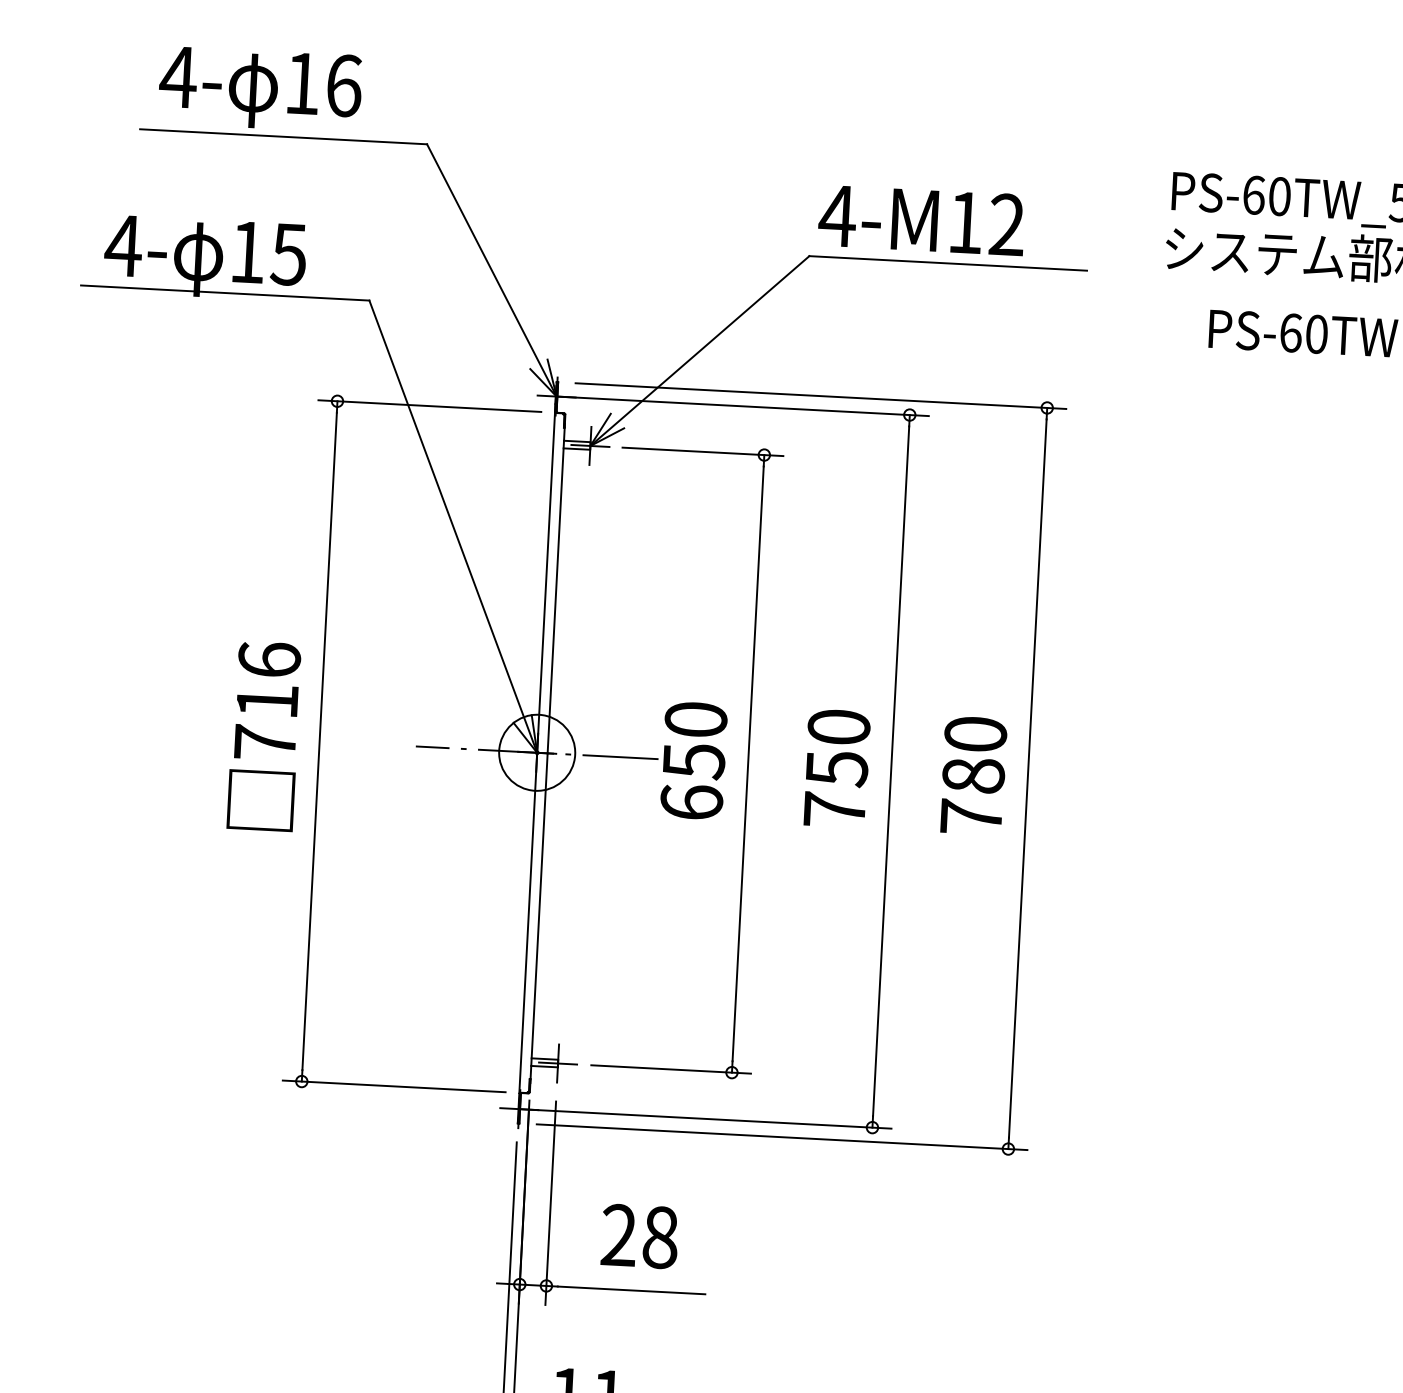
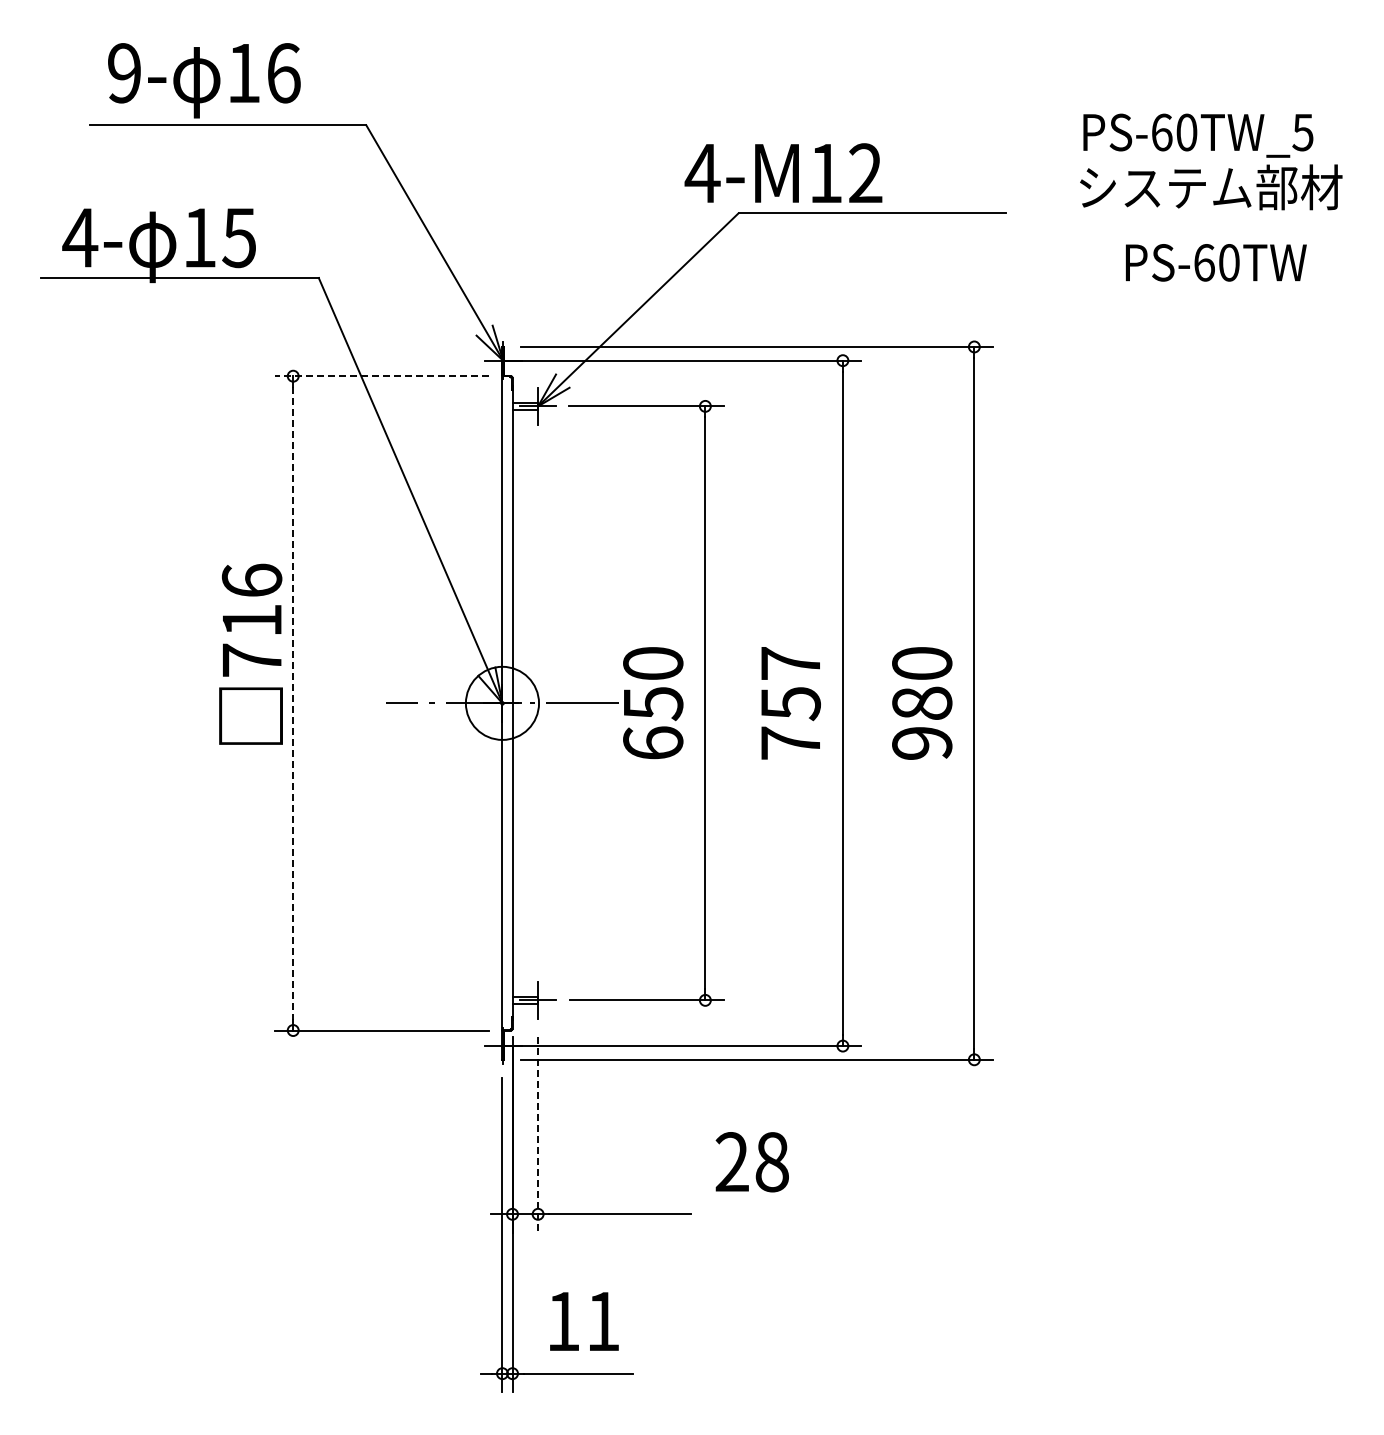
text: (178, 77) -> (124, 73), 4- -> 9-
text: (921, 219) -> (783, 172), moved
line: (429, 406) -> (381, 376), solid -> dashed
text: (838, 727) -> (790, 663), 750 -> 757
text: (263, 735) -> (250, 653), moved
line: (319, 741) -> (293, 703), solid -> dashed
text: (971, 816) -> (922, 742), 780 -> 980
line: (551, 1203) -> (538, 1134), solid -> dashed
text: (639, 1236) -> (751, 1162), moved

